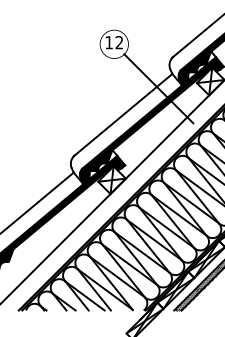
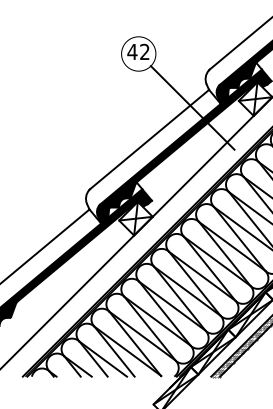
text: (109, 42) -> (132, 51), 12 -> 42

